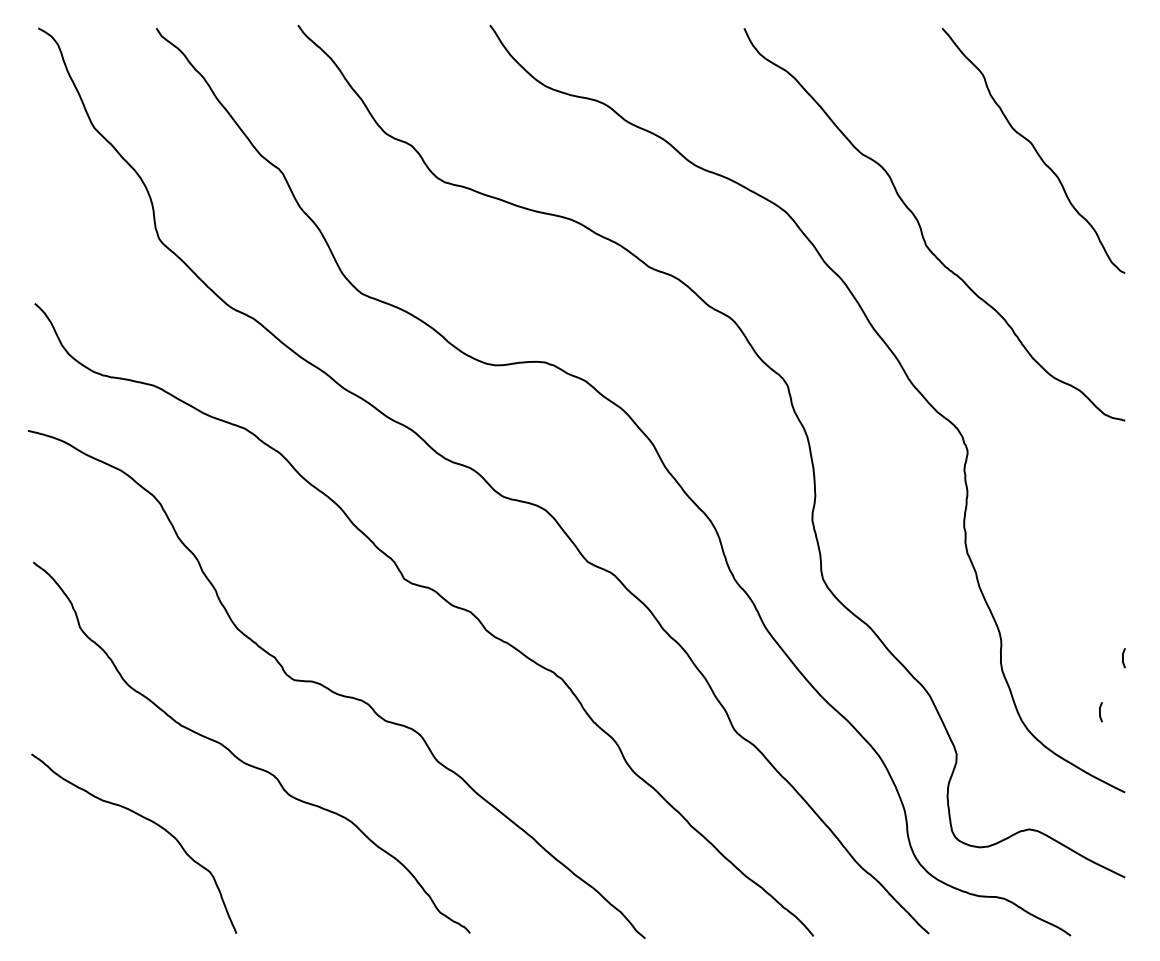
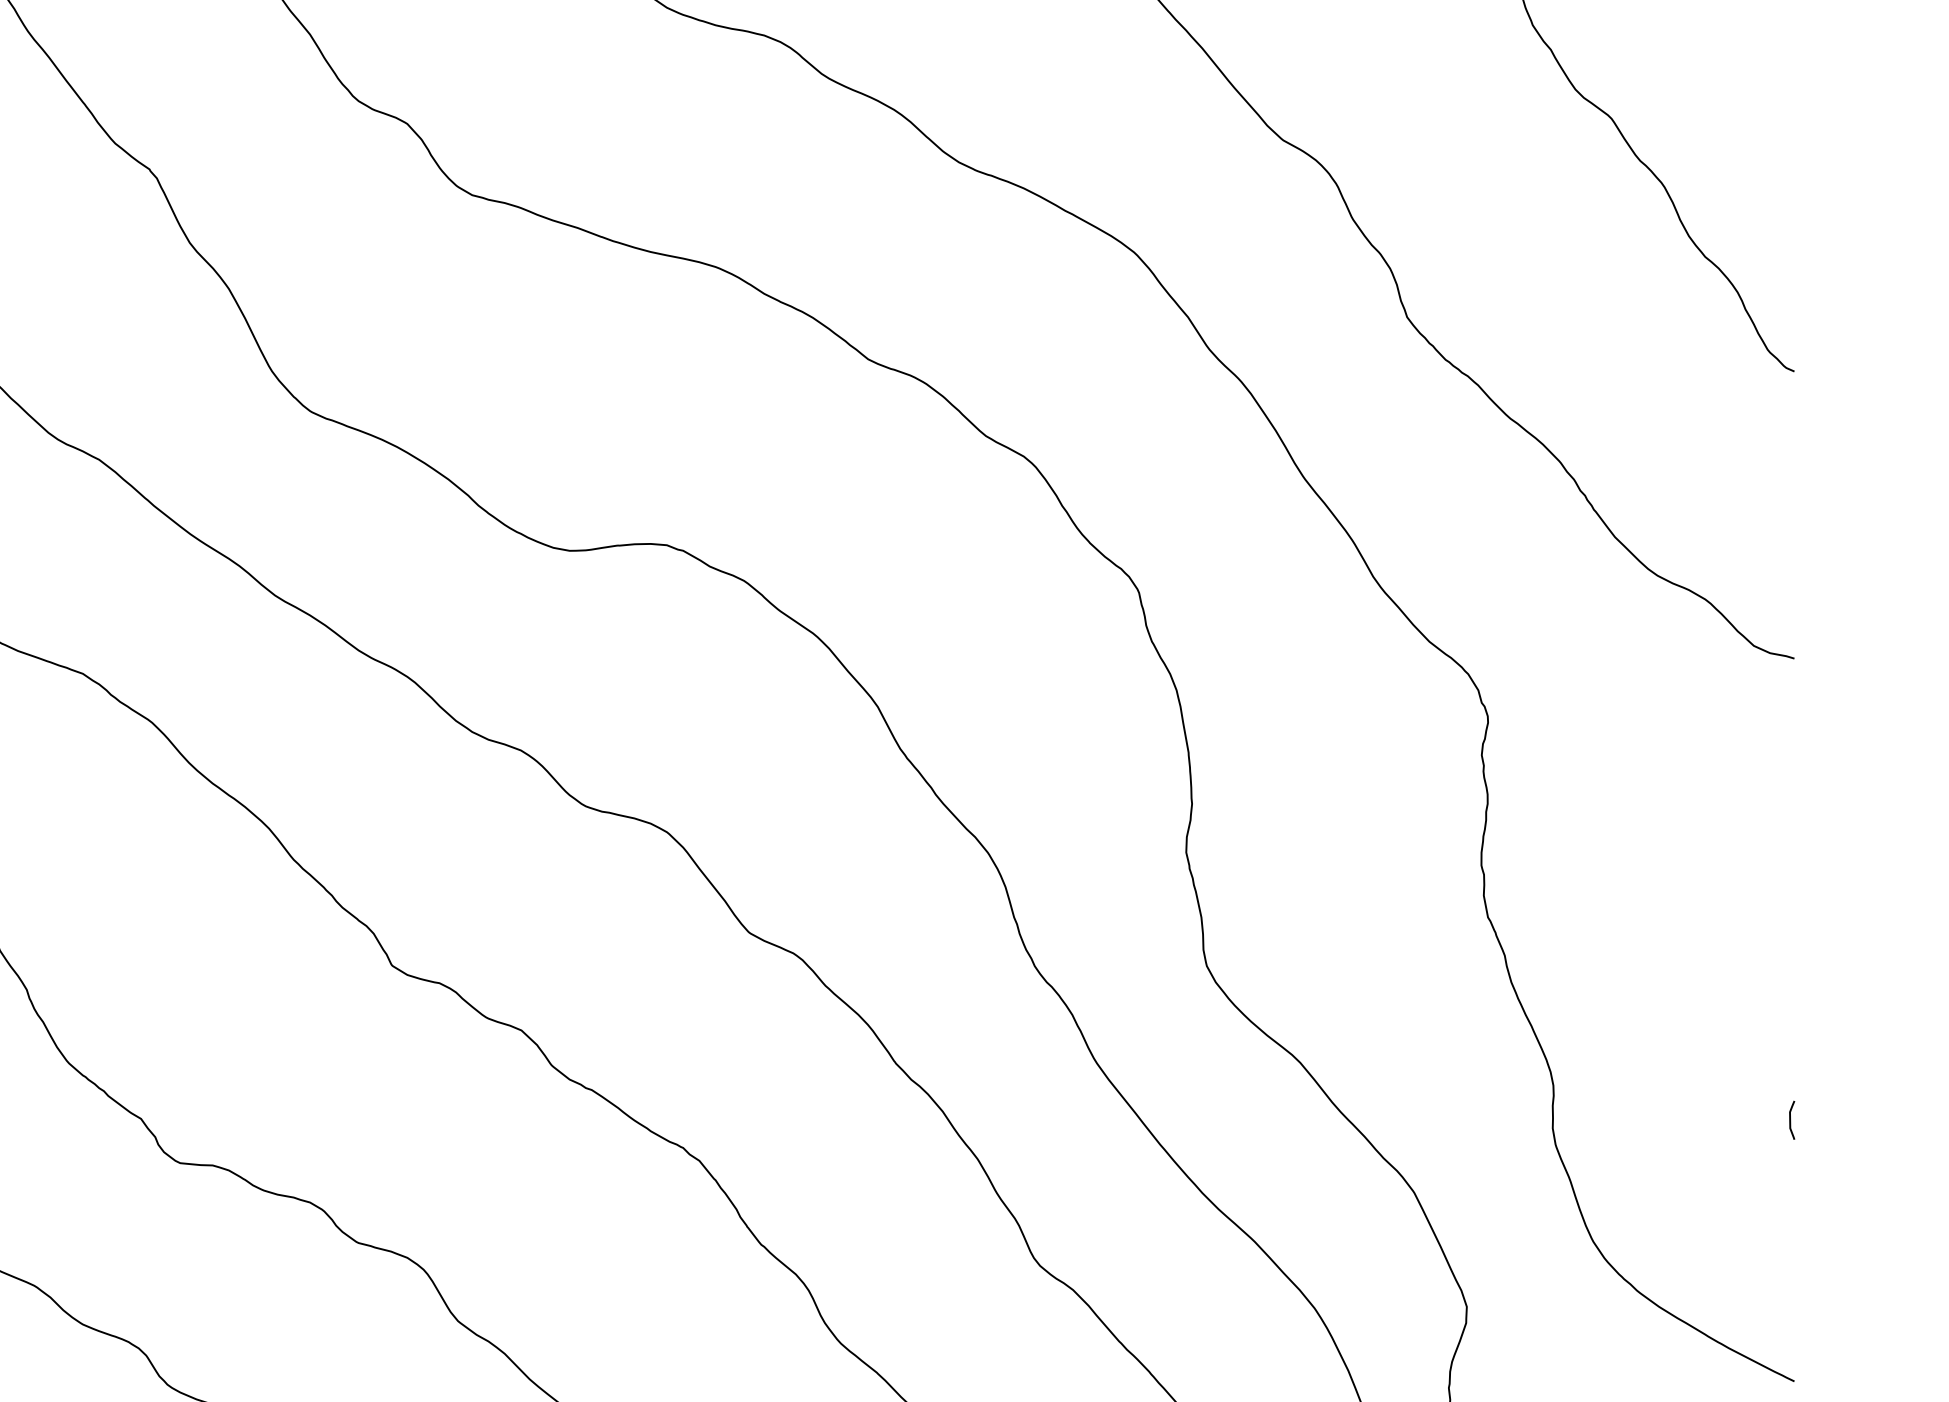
curve: (1100, 712) -> (1746, 1225), removed

